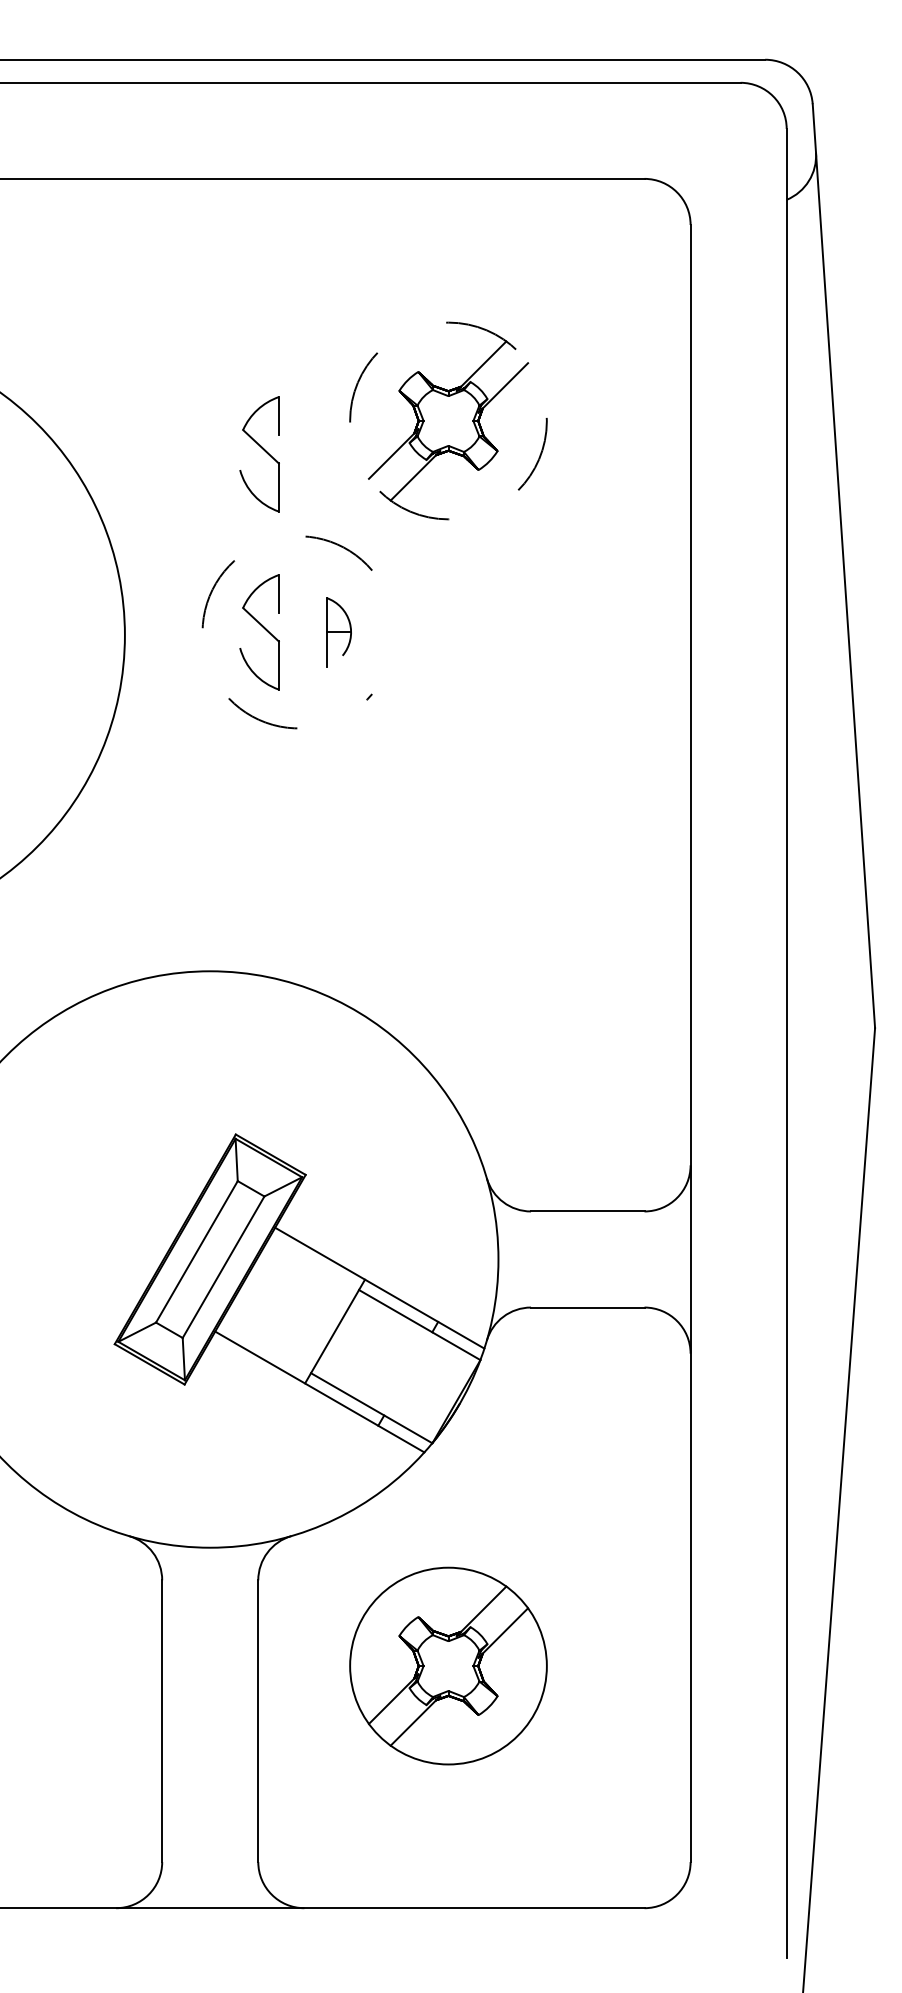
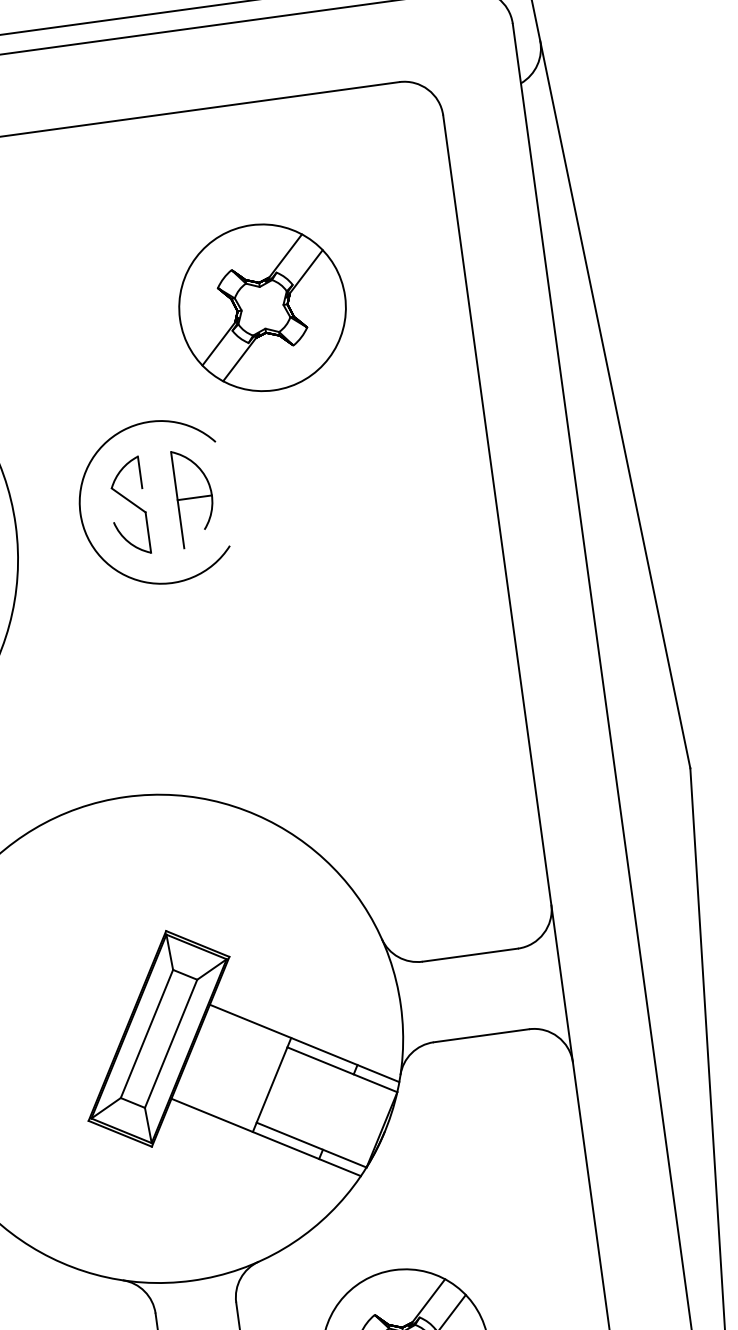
circle: (448, 420) -> (262, 307), dashed -> solid
part: (259, 454) -> (107, 357), removed
arc: (202, 632) -> (80, 513), dashed -> solid
part: (338, 632) -> (194, 497), size x1.67

